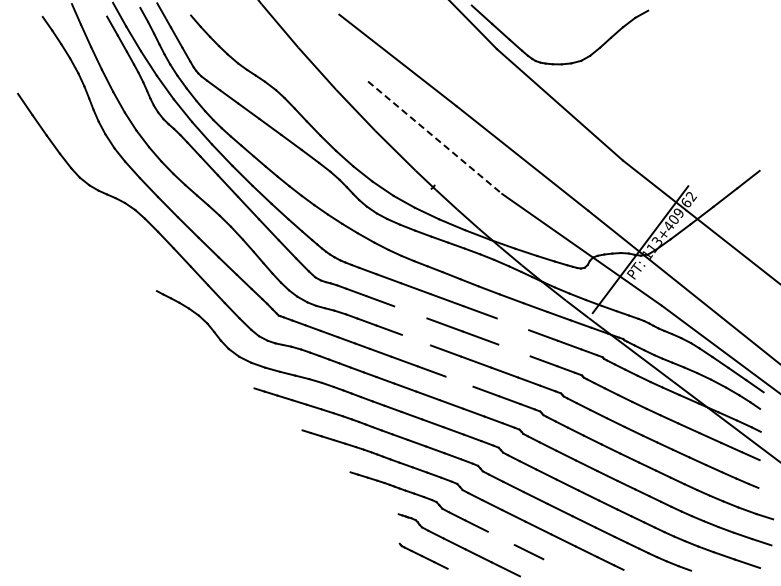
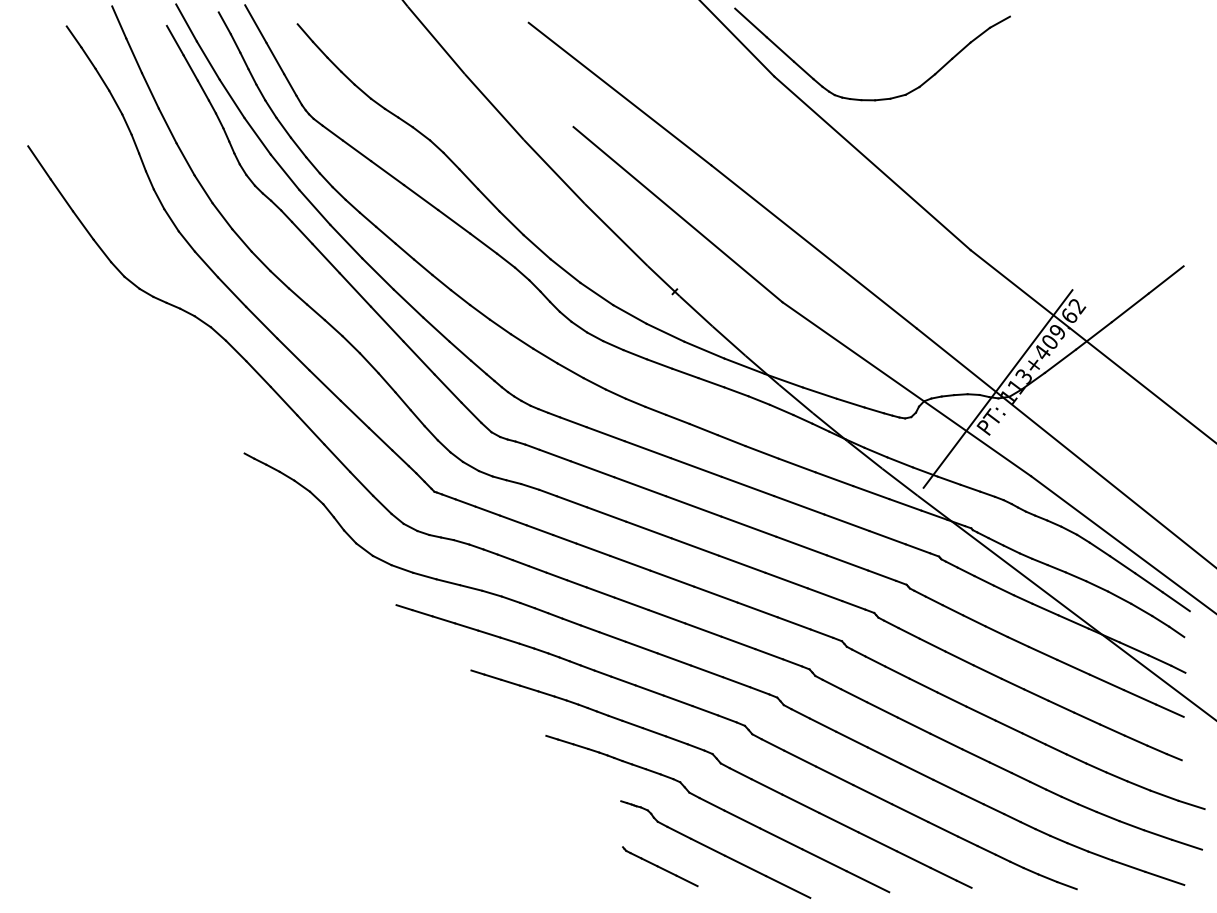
line: (435, 137) -> (678, 214), dashed -> solid
line: (410, 312) -> (639, 486), added
line: (512, 324) -> (798, 505), added
line: (415, 339) -> (647, 528), added
line: (514, 350) -> (801, 546), added
line: (459, 381) -> (716, 594), added
line: (500, 538) -> (779, 838), added
line: (556, 565) -> (867, 881), added

